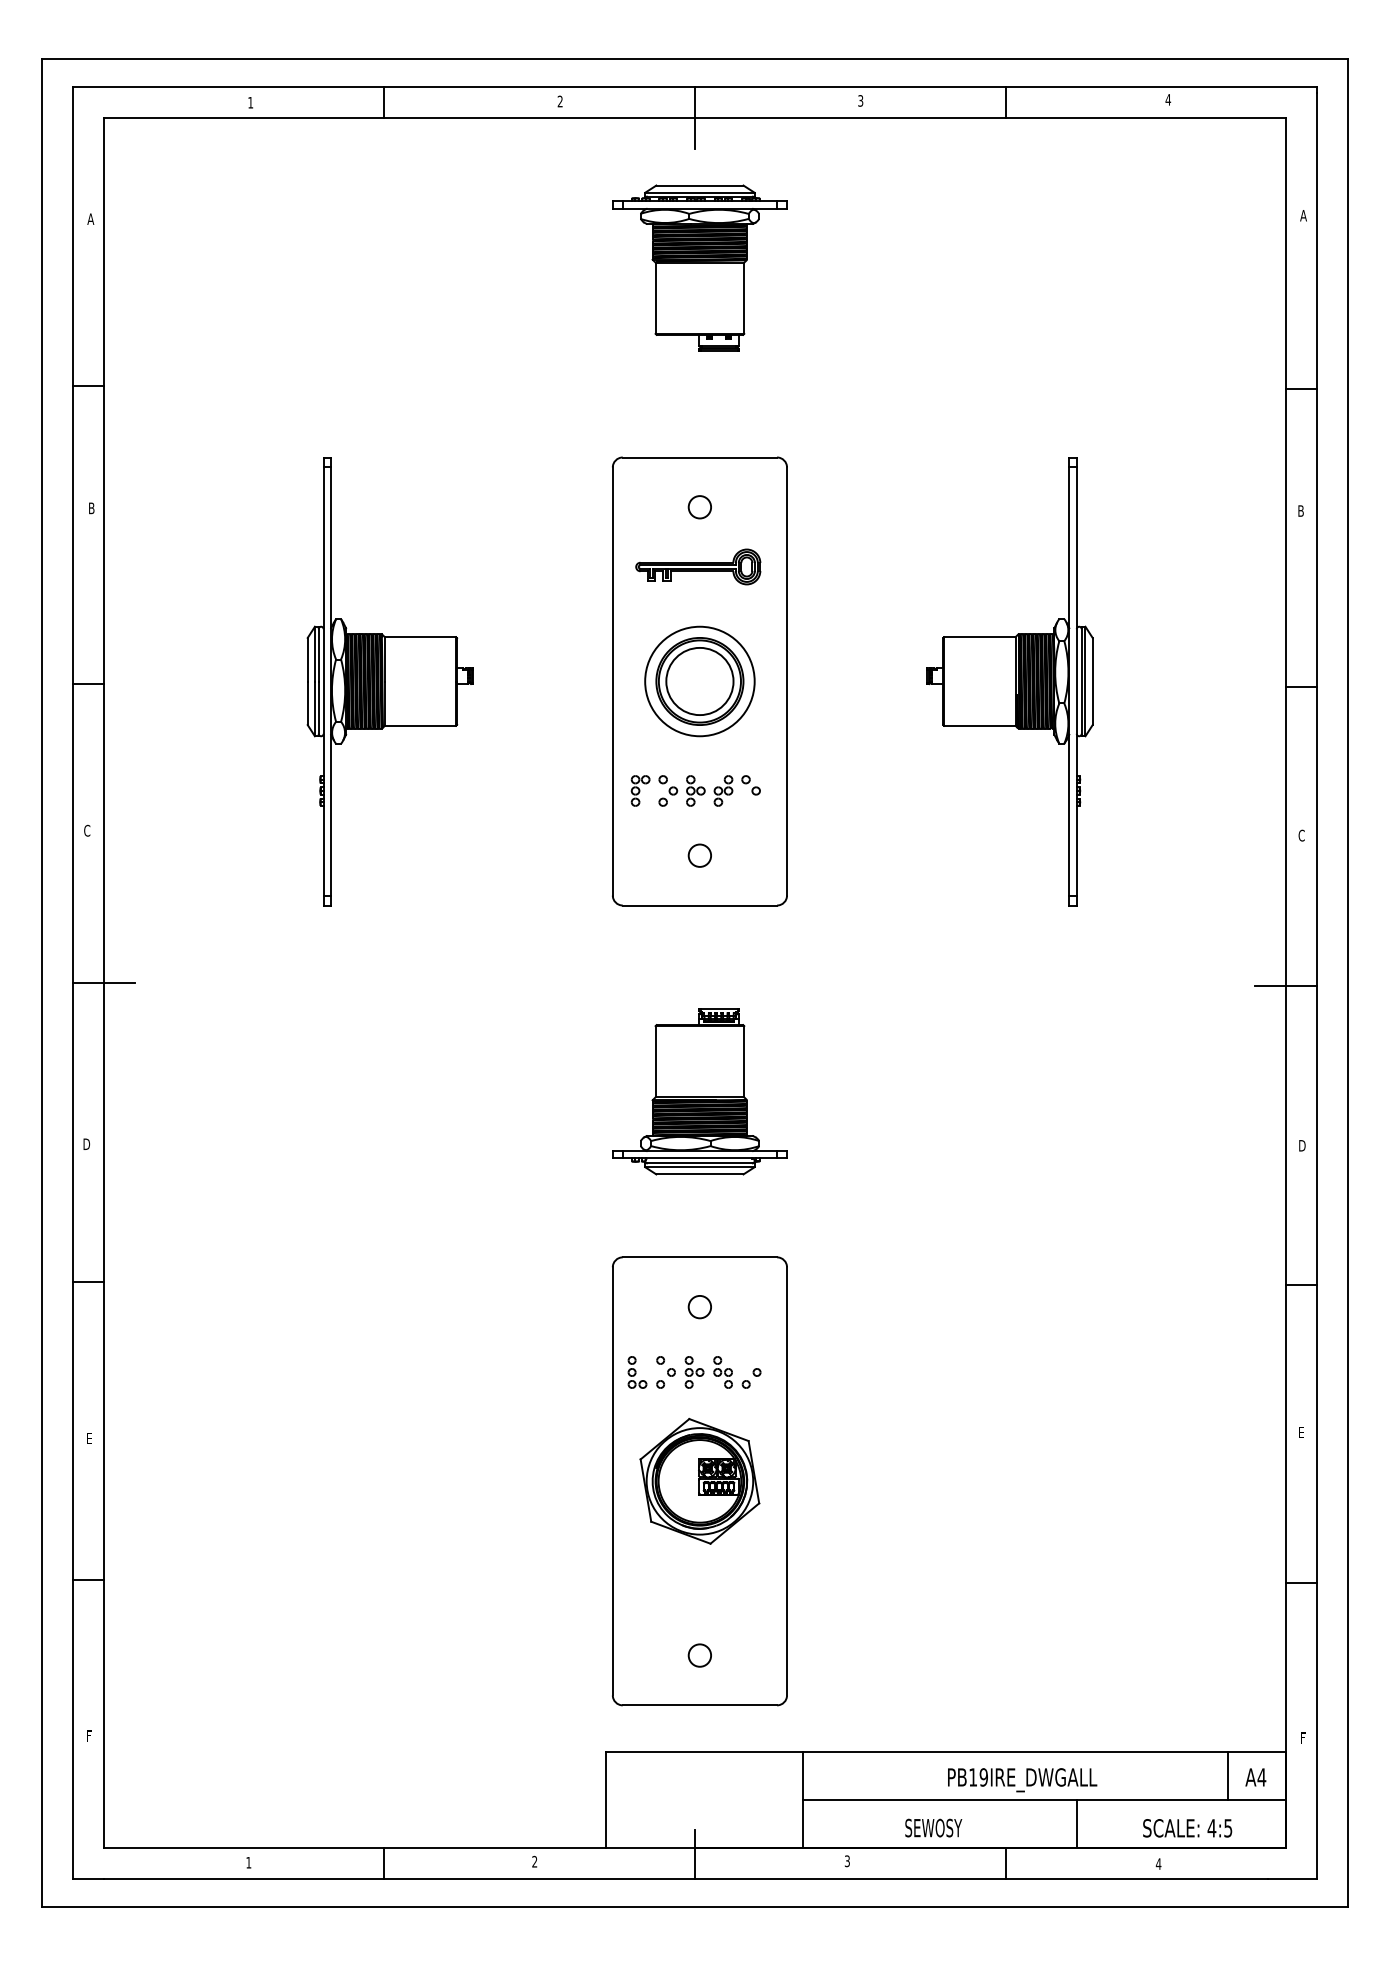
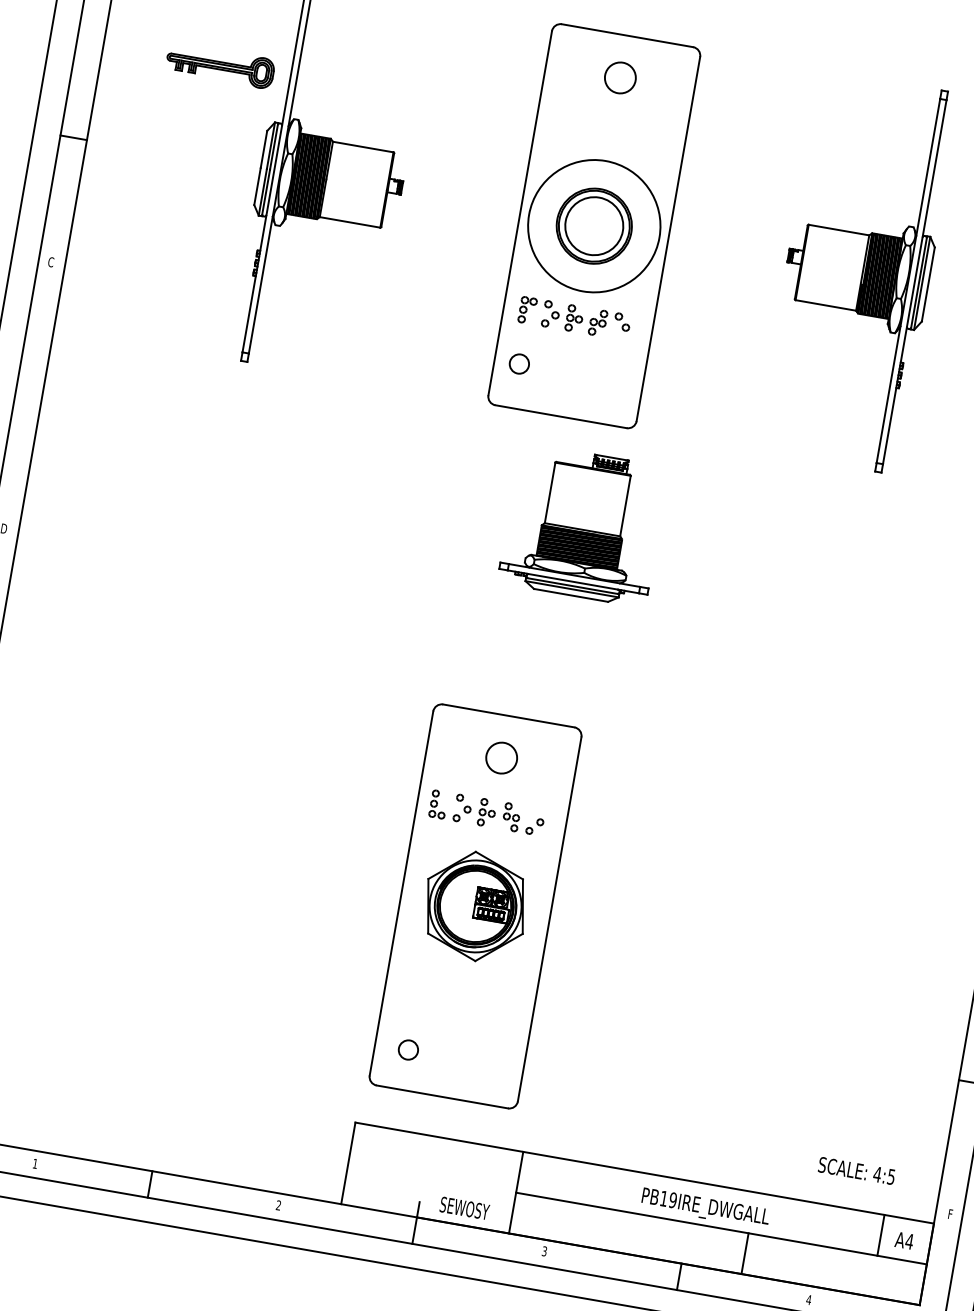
circle: (699, 507) -> (619, 78), size x1.6
part: (698, 566) -> (220, 65), moved
circle: (699, 681) -> (593, 226), size x1.4
circle: (699, 855) -> (519, 363), moved
line: (103, 982) -> (42, 393), removed
part: (699, 1091) -> (583, 524), moved
circle: (699, 1307) -> (501, 758), size x1.6
circle: (699, 1655) -> (408, 1049), moved
text: (933, 1827) -> (464, 1207), moved
text: (1187, 1828) -> (856, 1171), moved

